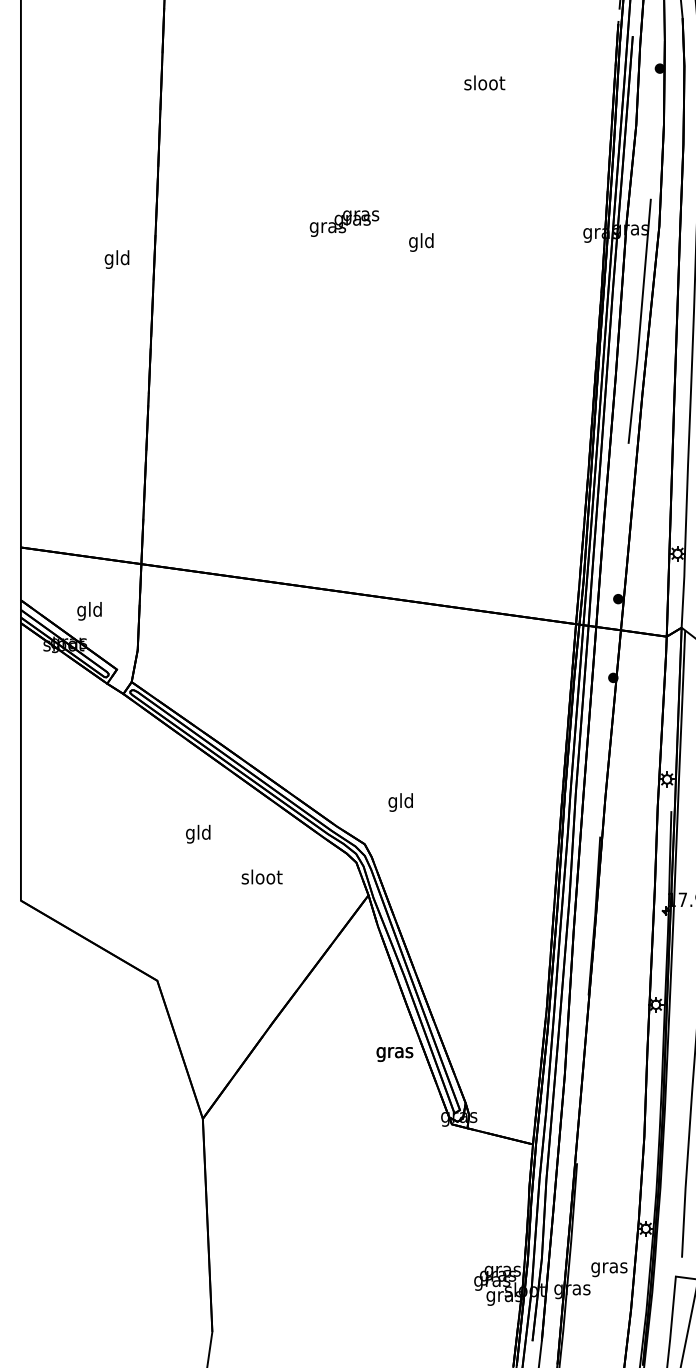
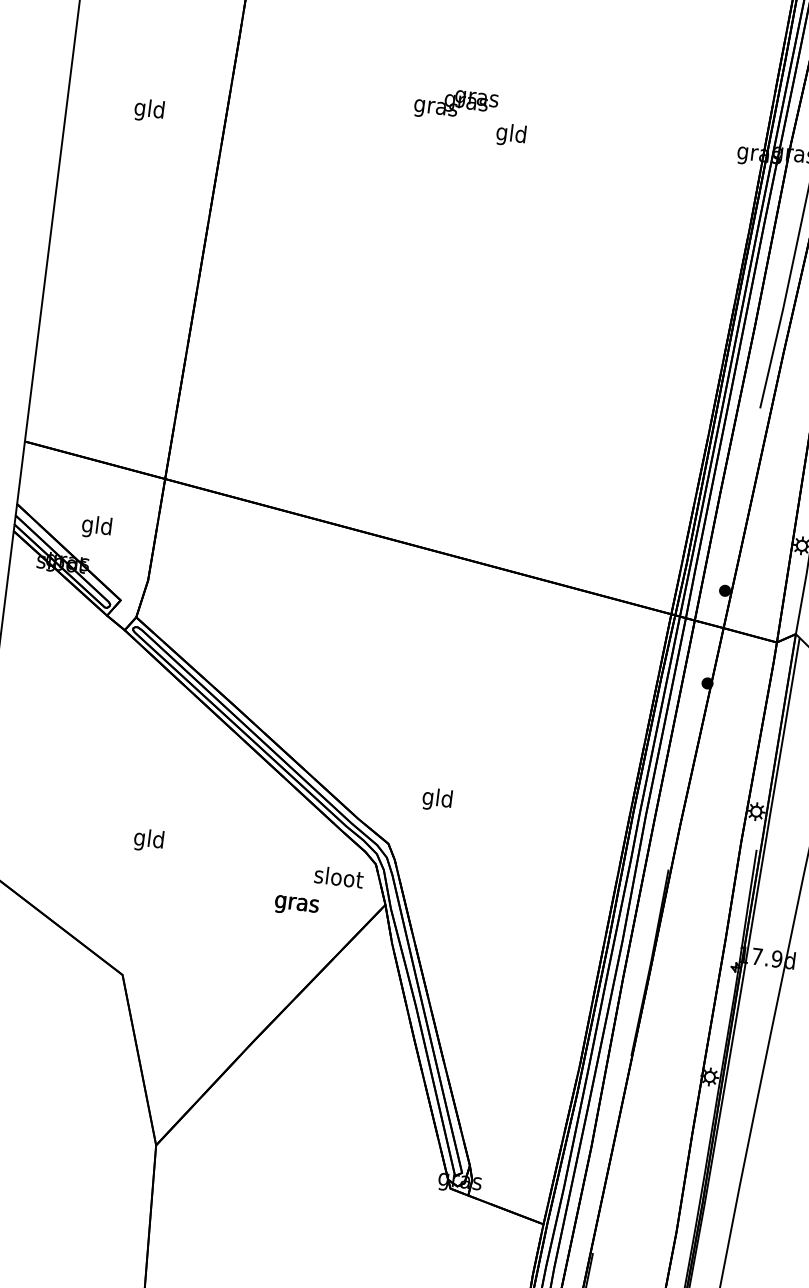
text: (421, 242) -> (511, 135), moved
text: (116, 259) -> (148, 110), moved
text: (198, 833) -> (149, 839), moved
text: (261, 876) -> (338, 876), moved
text: (394, 1054) -> (296, 906), moved

